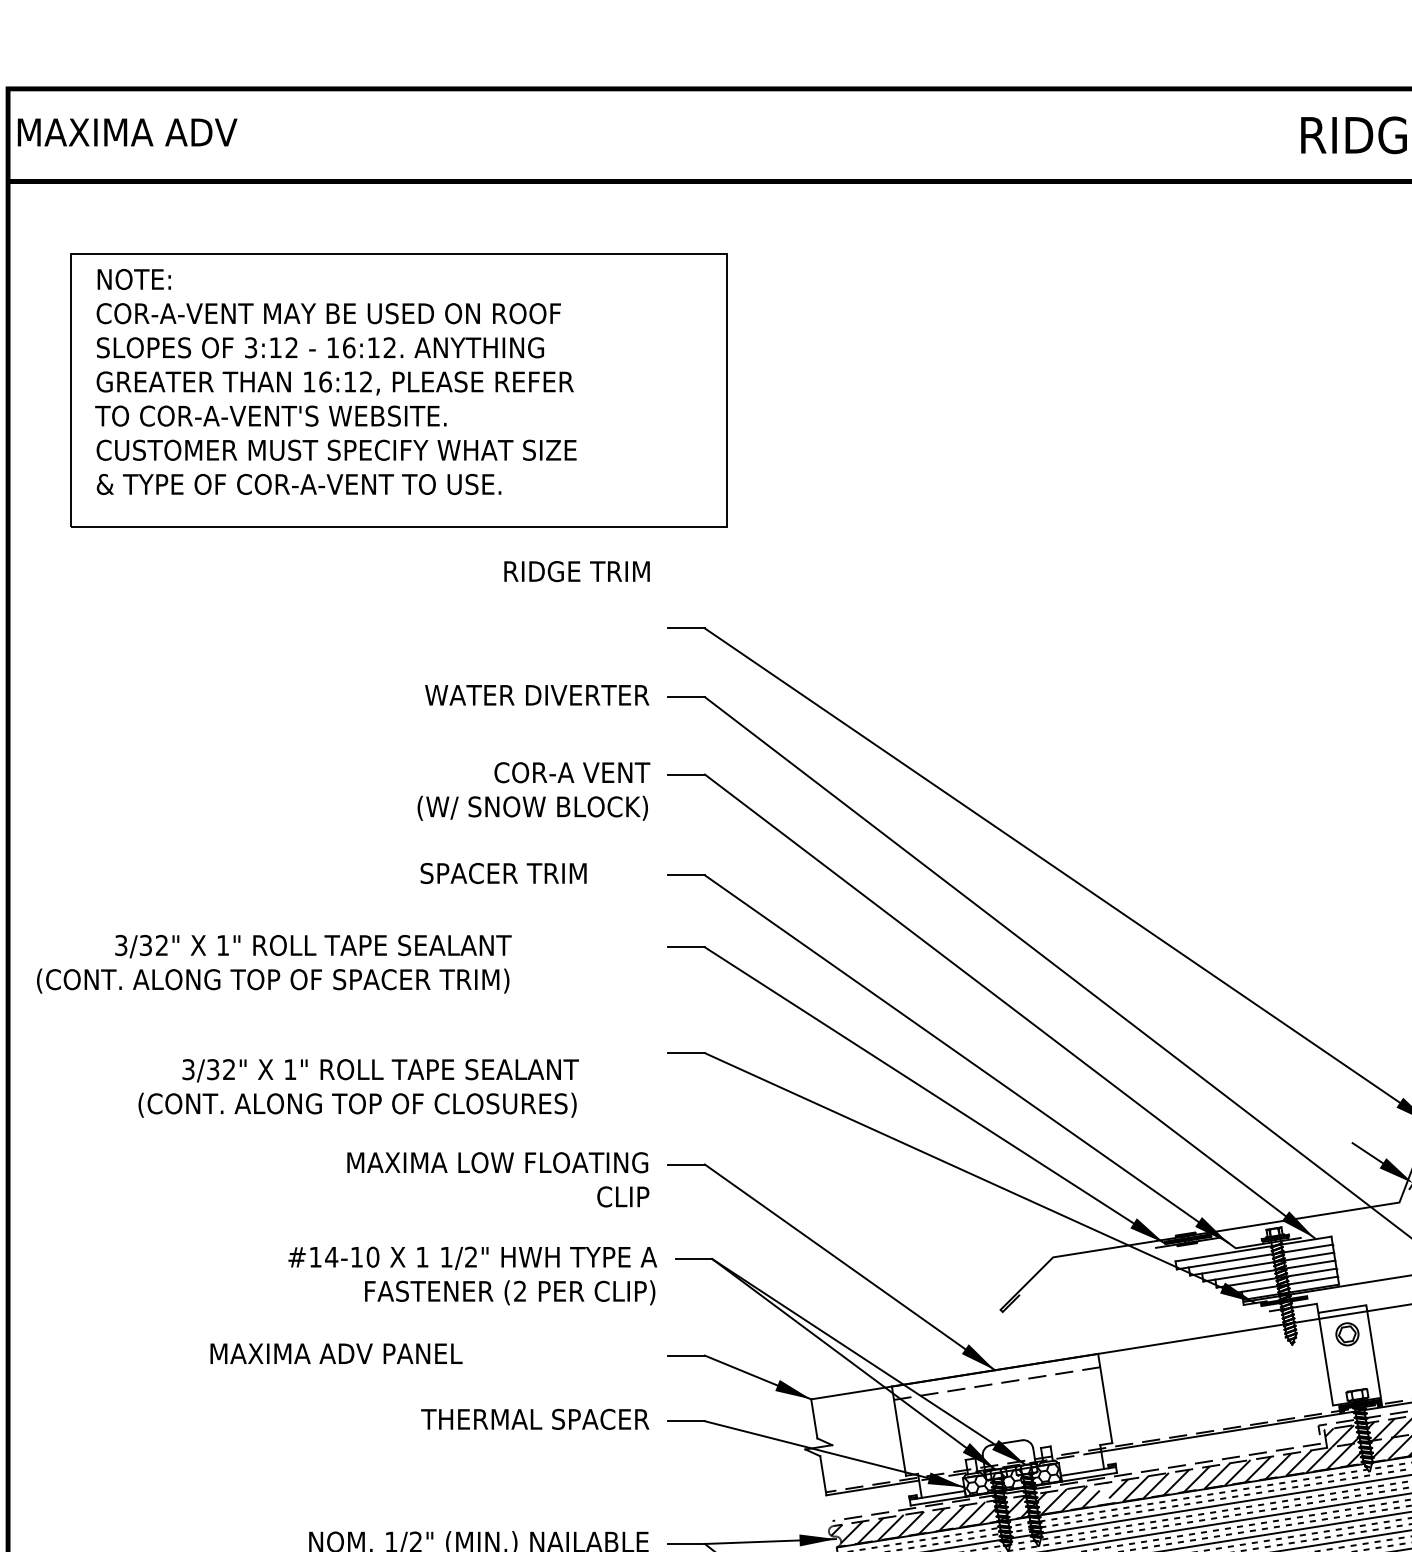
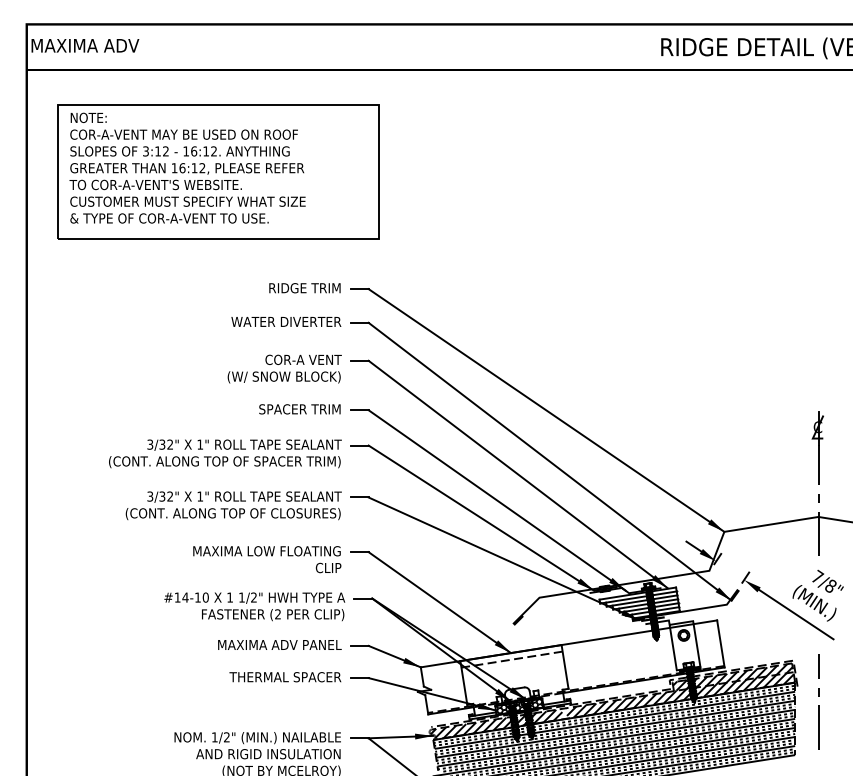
text: (576, 572) -> (304, 288), moved
text: (502, 873) -> (299, 409), moved
text: (274, 963) -> (225, 453), moved
text: (358, 1087) -> (233, 505), moved
text: (335, 1352) -> (279, 644), moved

